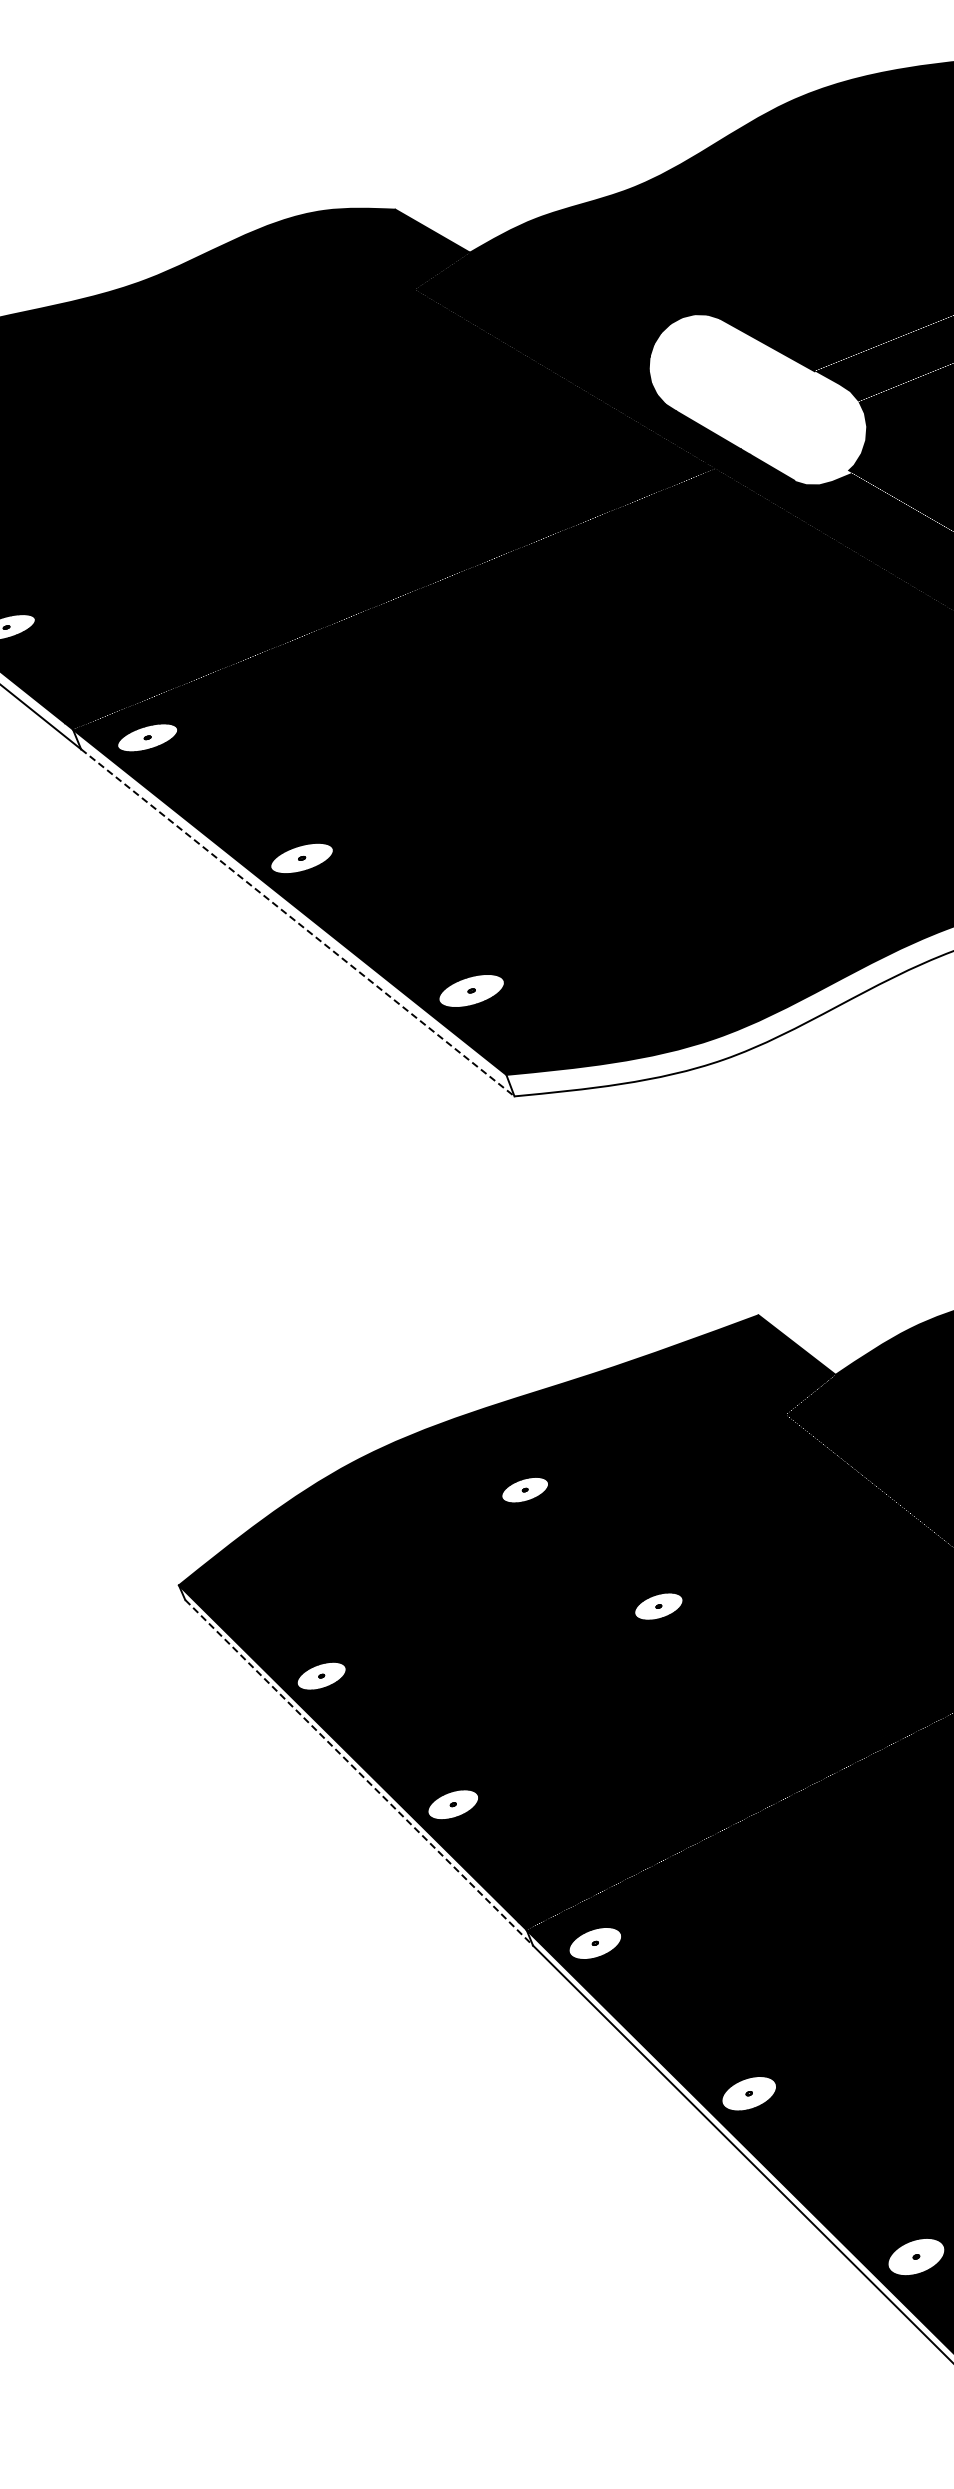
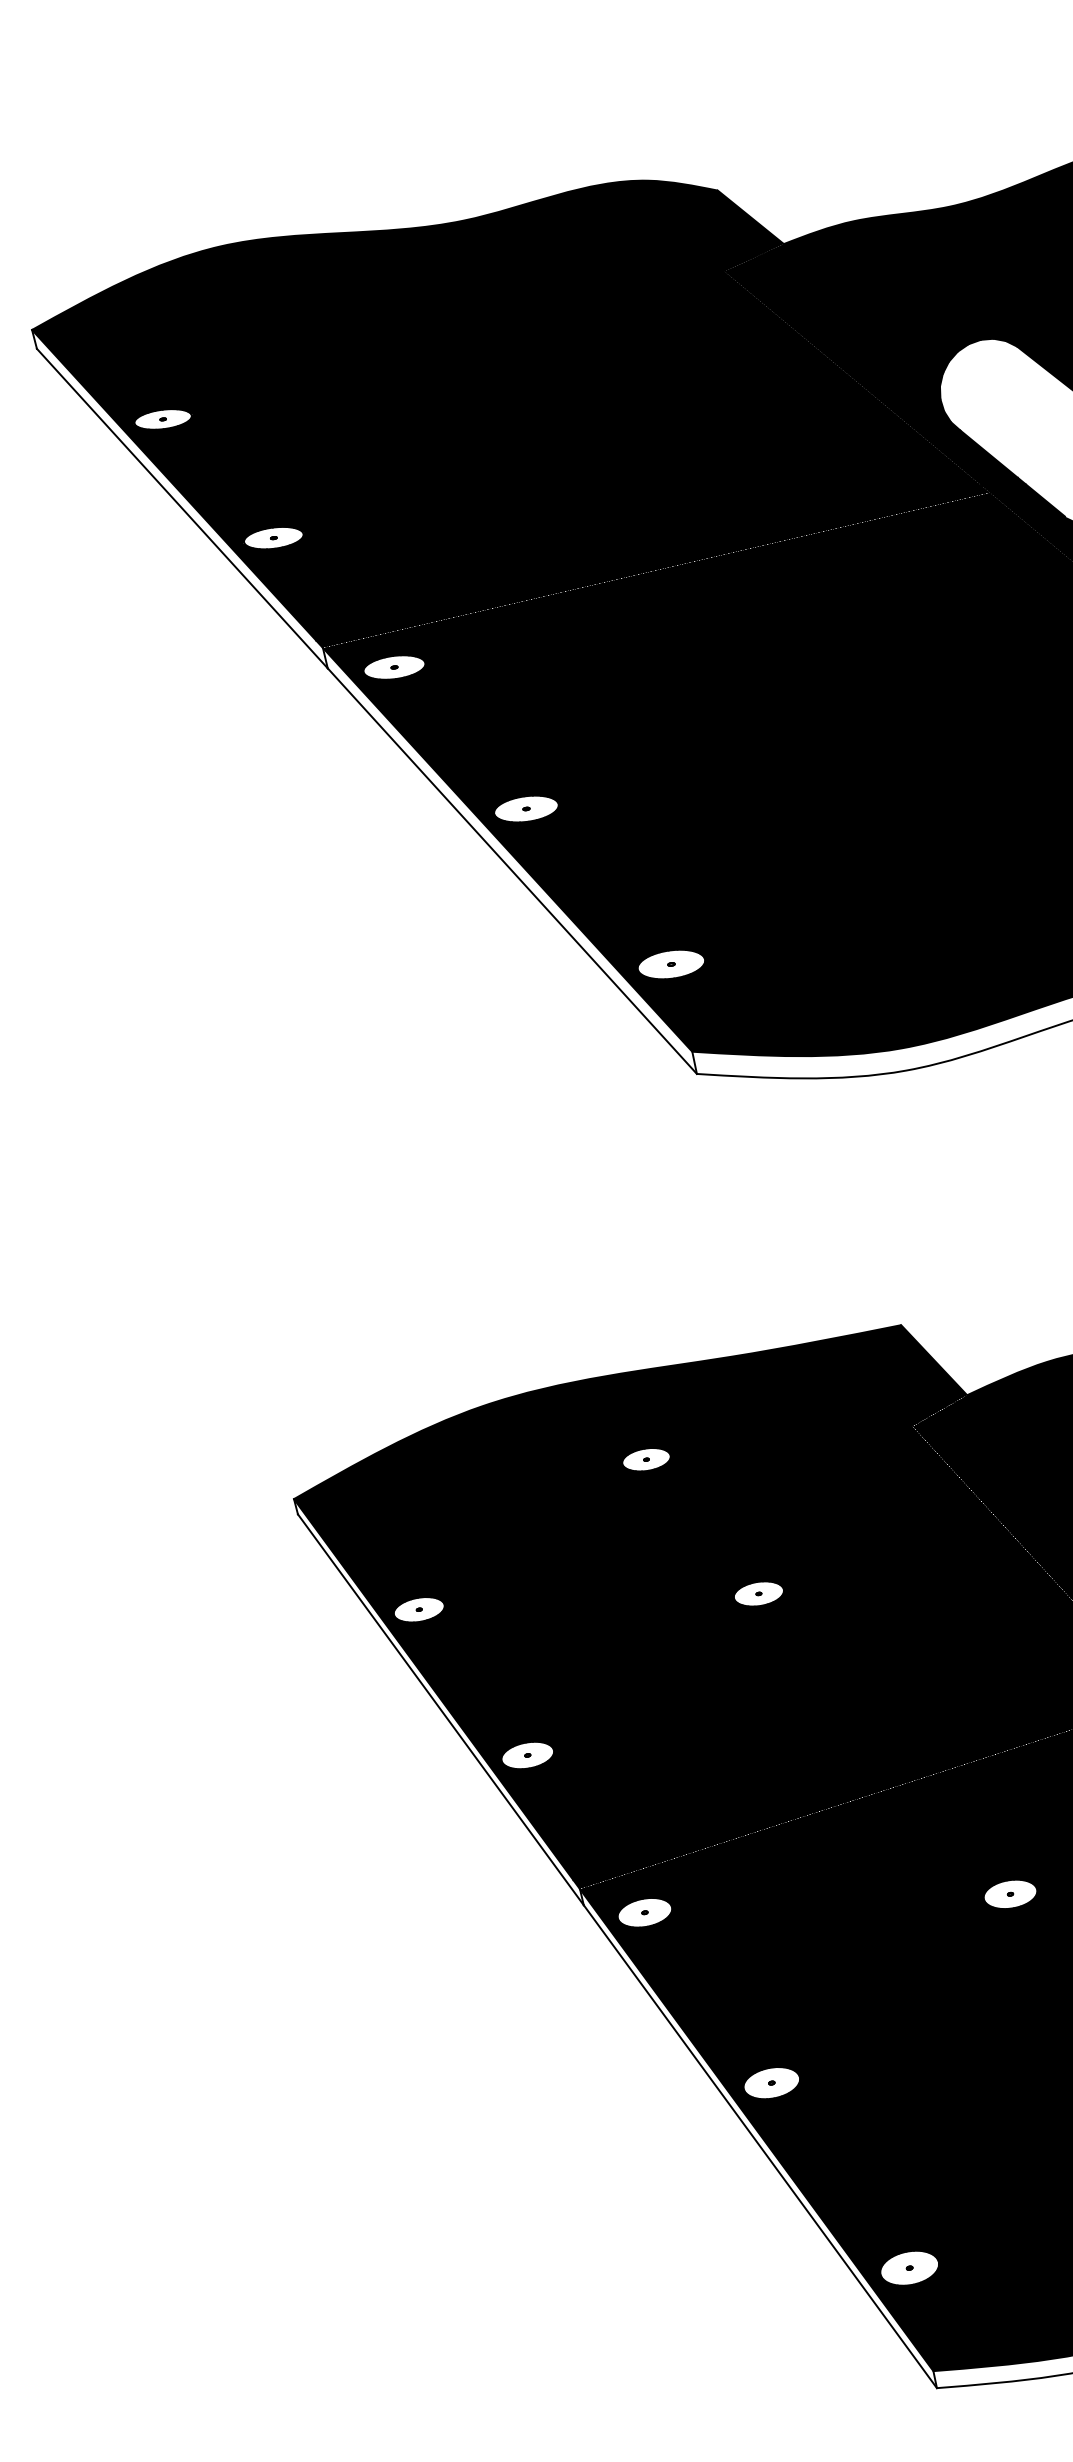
line: (298, 923) -> (512, 871), dashed -> solid
line: (359, 1773) -> (441, 1710), dashed -> solid

